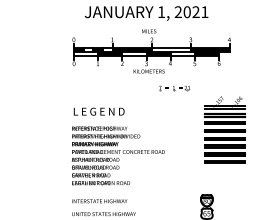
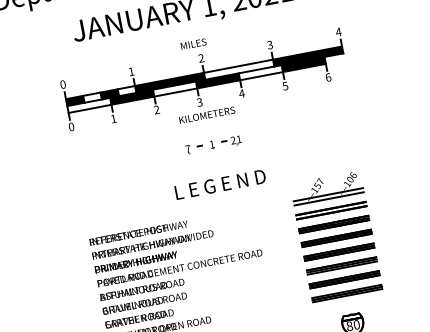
part: (174, 88) -> (213, 145), moved
text: (98, 111) -> (219, 184), moved
part: (224, 129) -> (335, 235), moved

